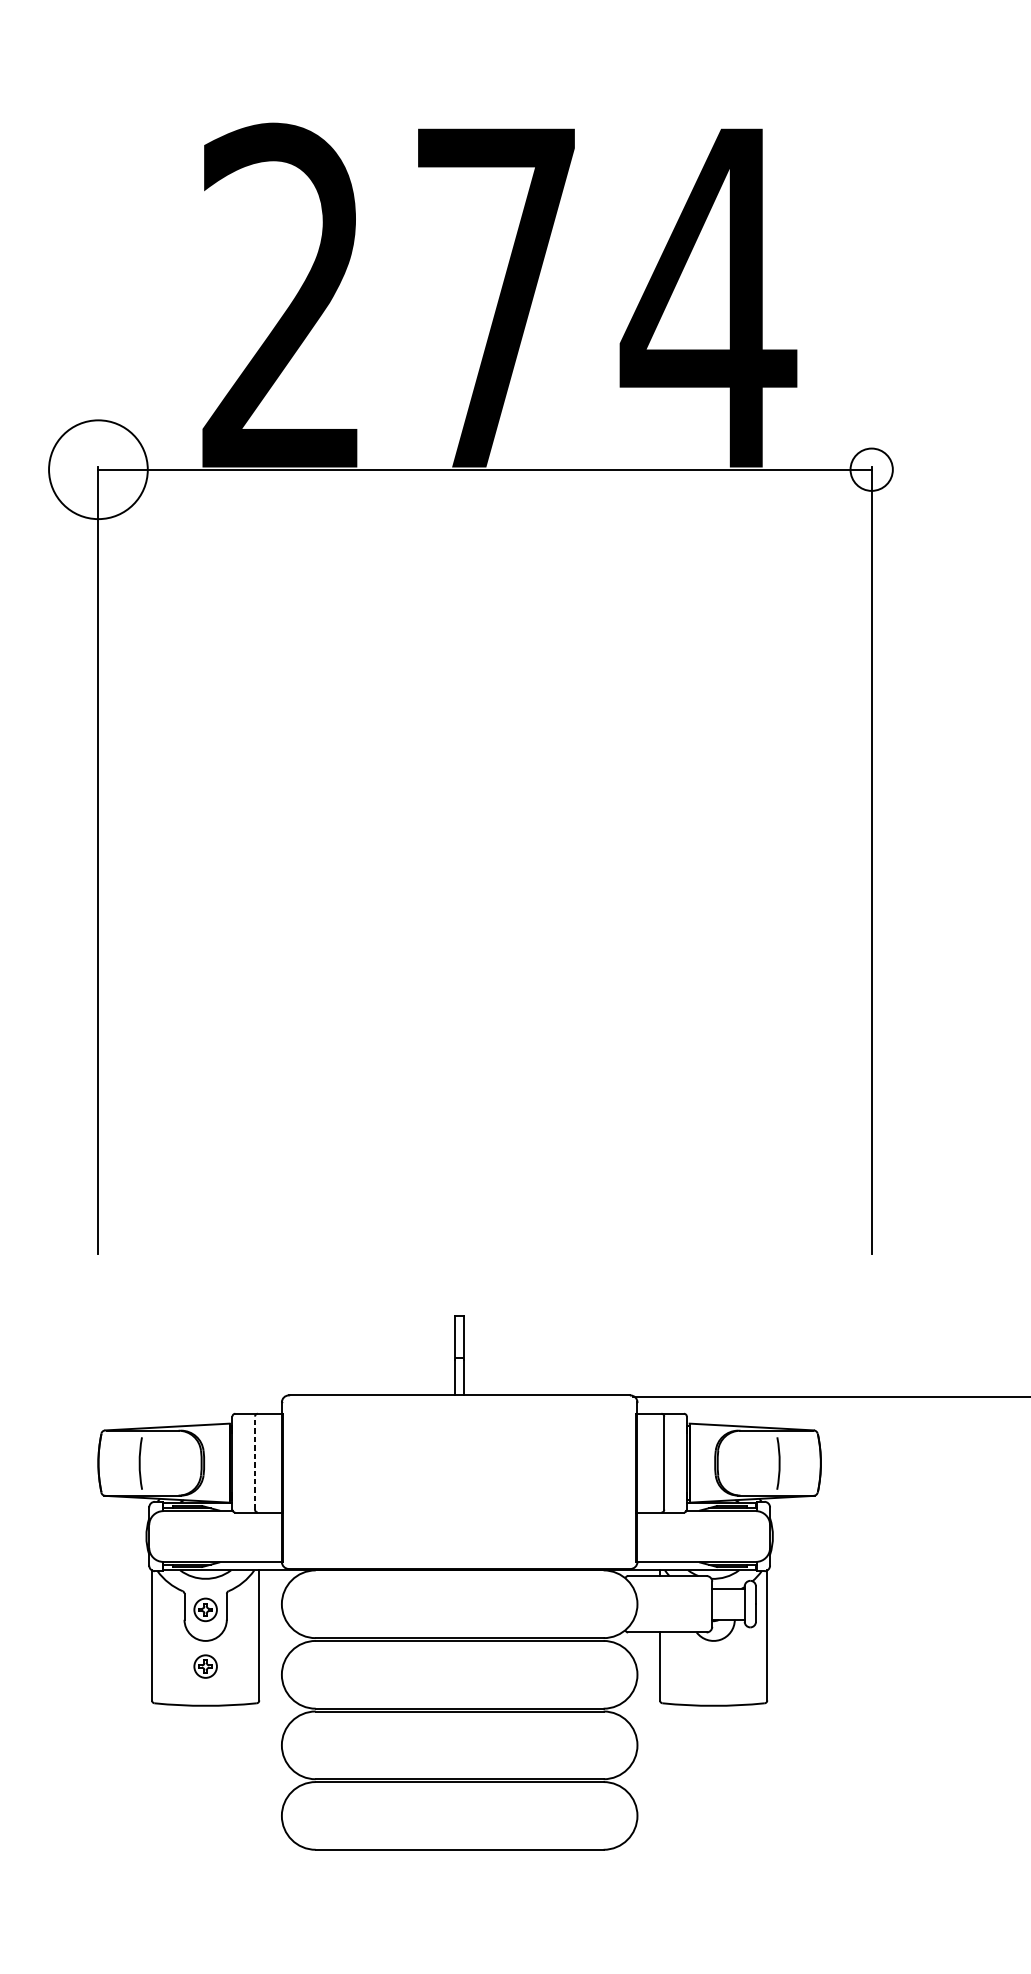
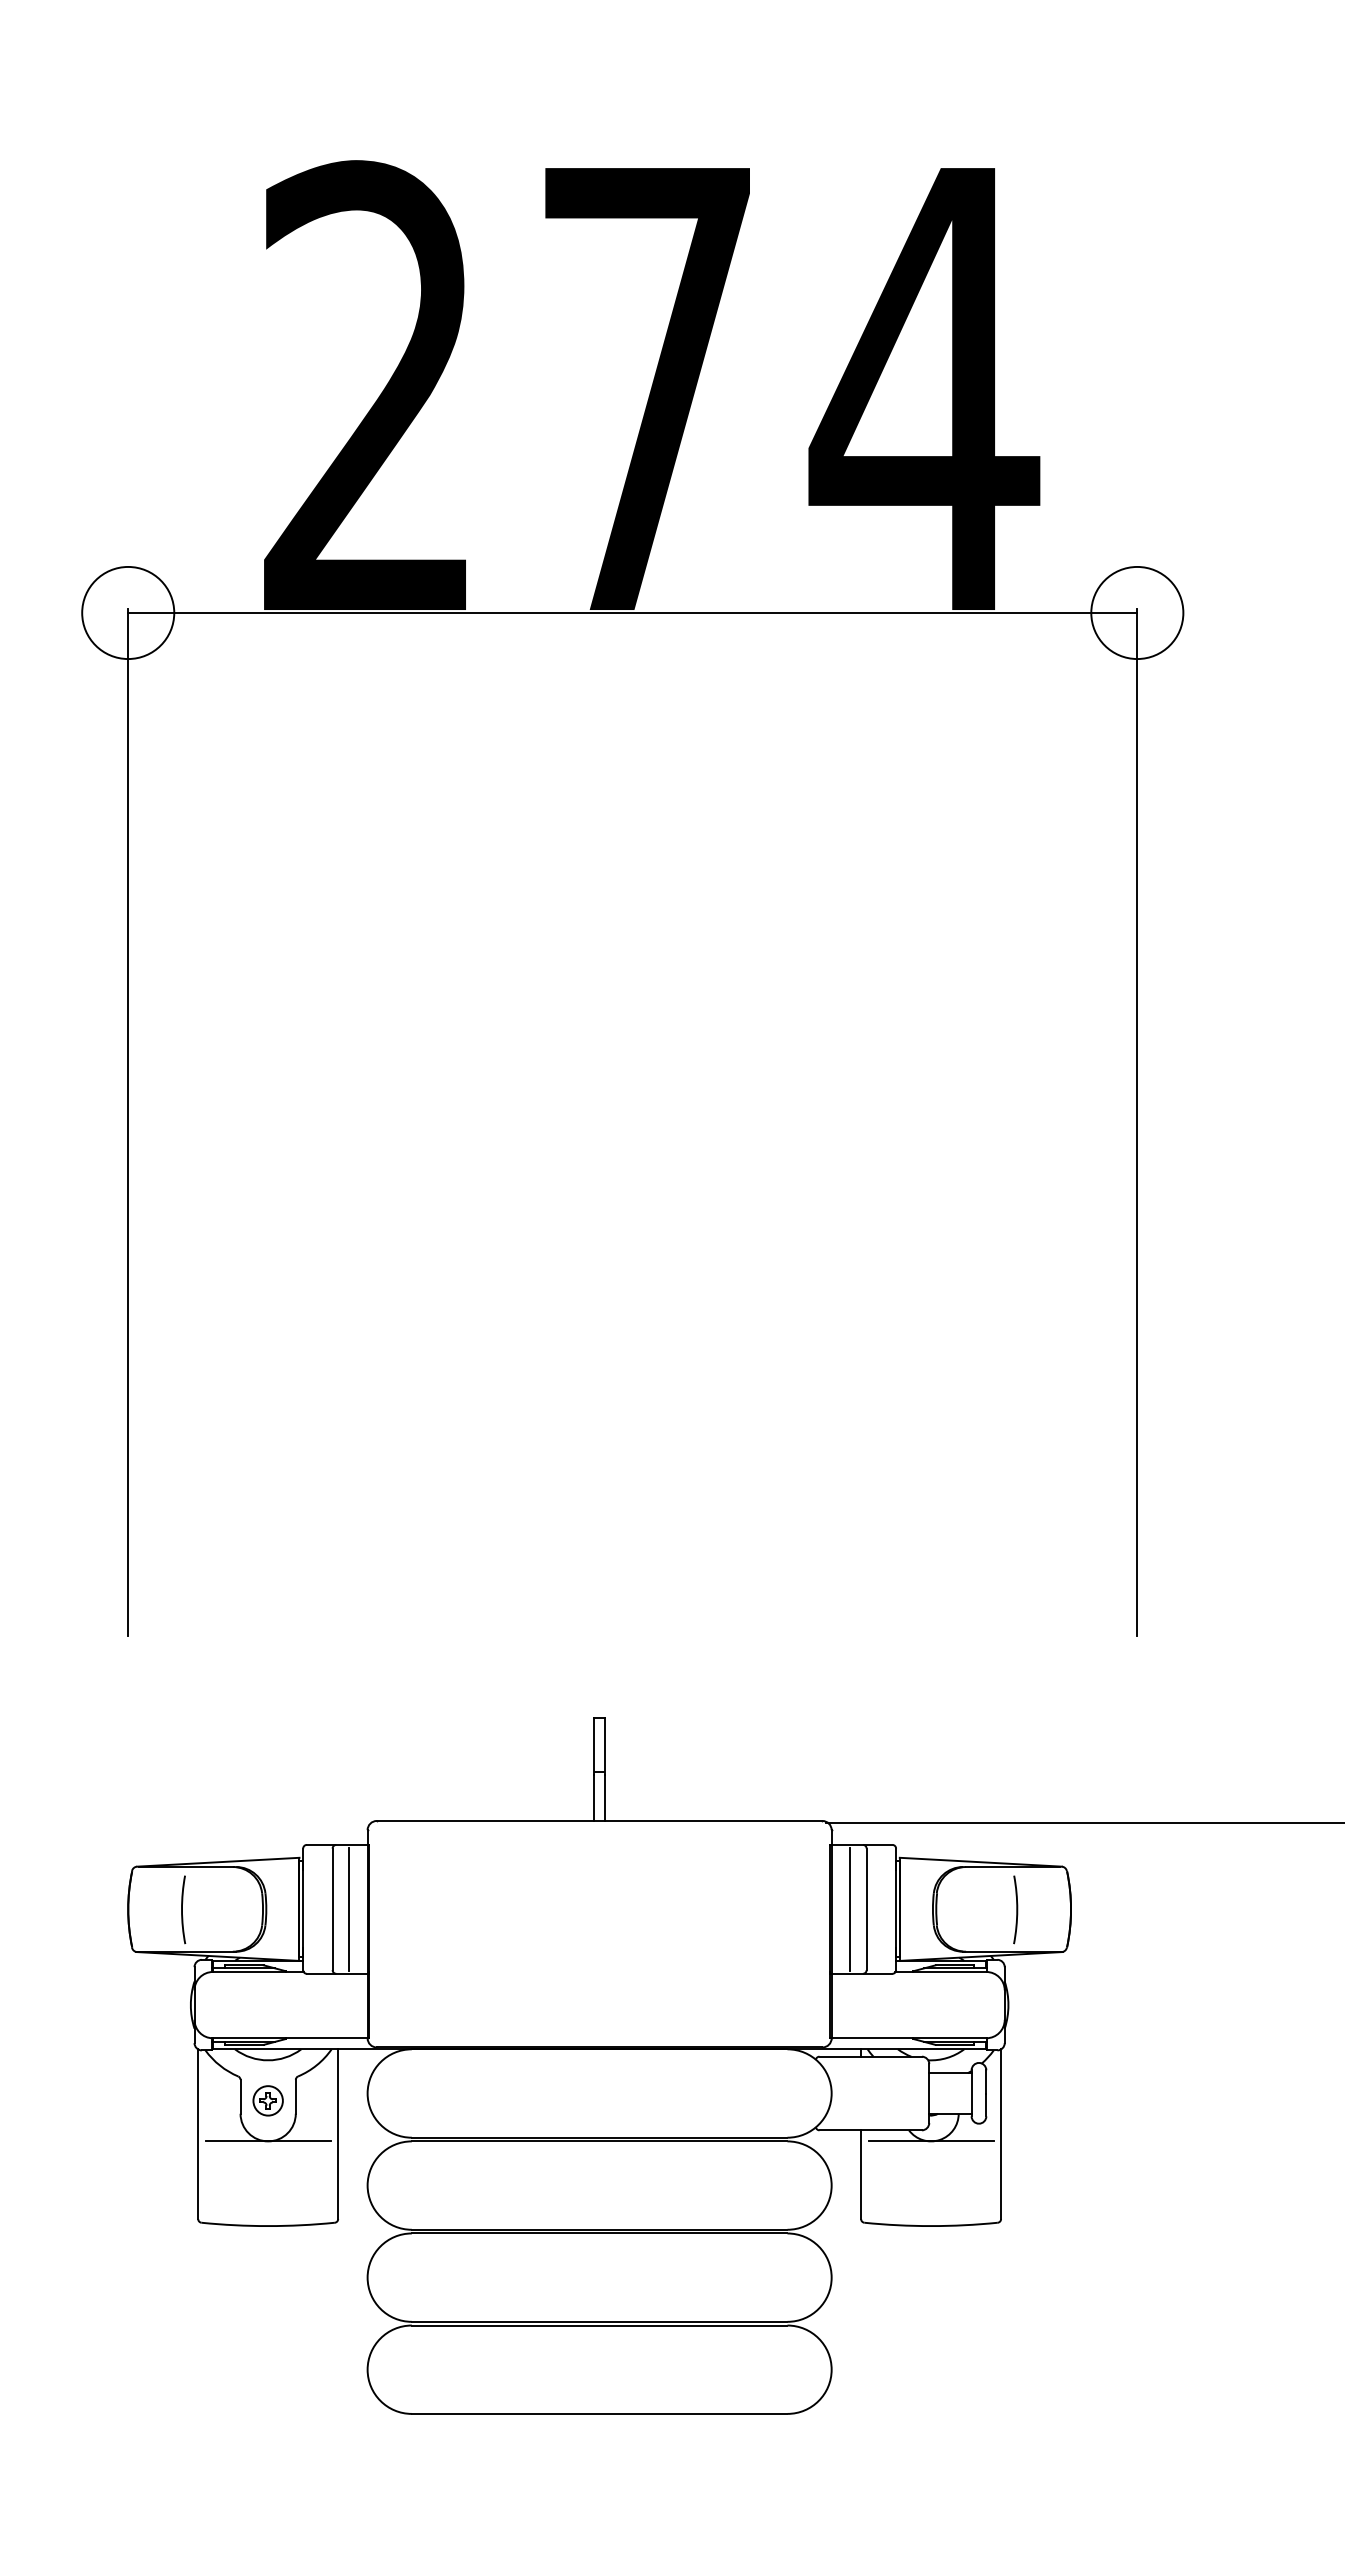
circle: (98, 469) -> (128, 612), size x0.71
circle: (871, 469) -> (1137, 612), size x1.67
line: (254, 1463) -> (332, 1909), dashed -> solid
line: (267, 1463) -> (349, 1909), added
line: (651, 1463) -> (850, 1909), added
line: (205, 1641) -> (267, 2141), added
line: (713, 1641) -> (930, 2141), added
part: (205, 1666) -> (267, 2174), removed

